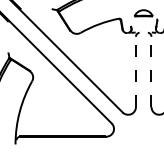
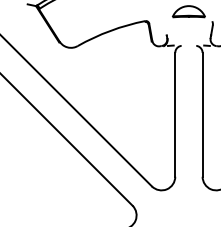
line: (135, 71) -> (174, 114), dashed -> solid
line: (151, 71) -> (202, 114), dashed -> solid

